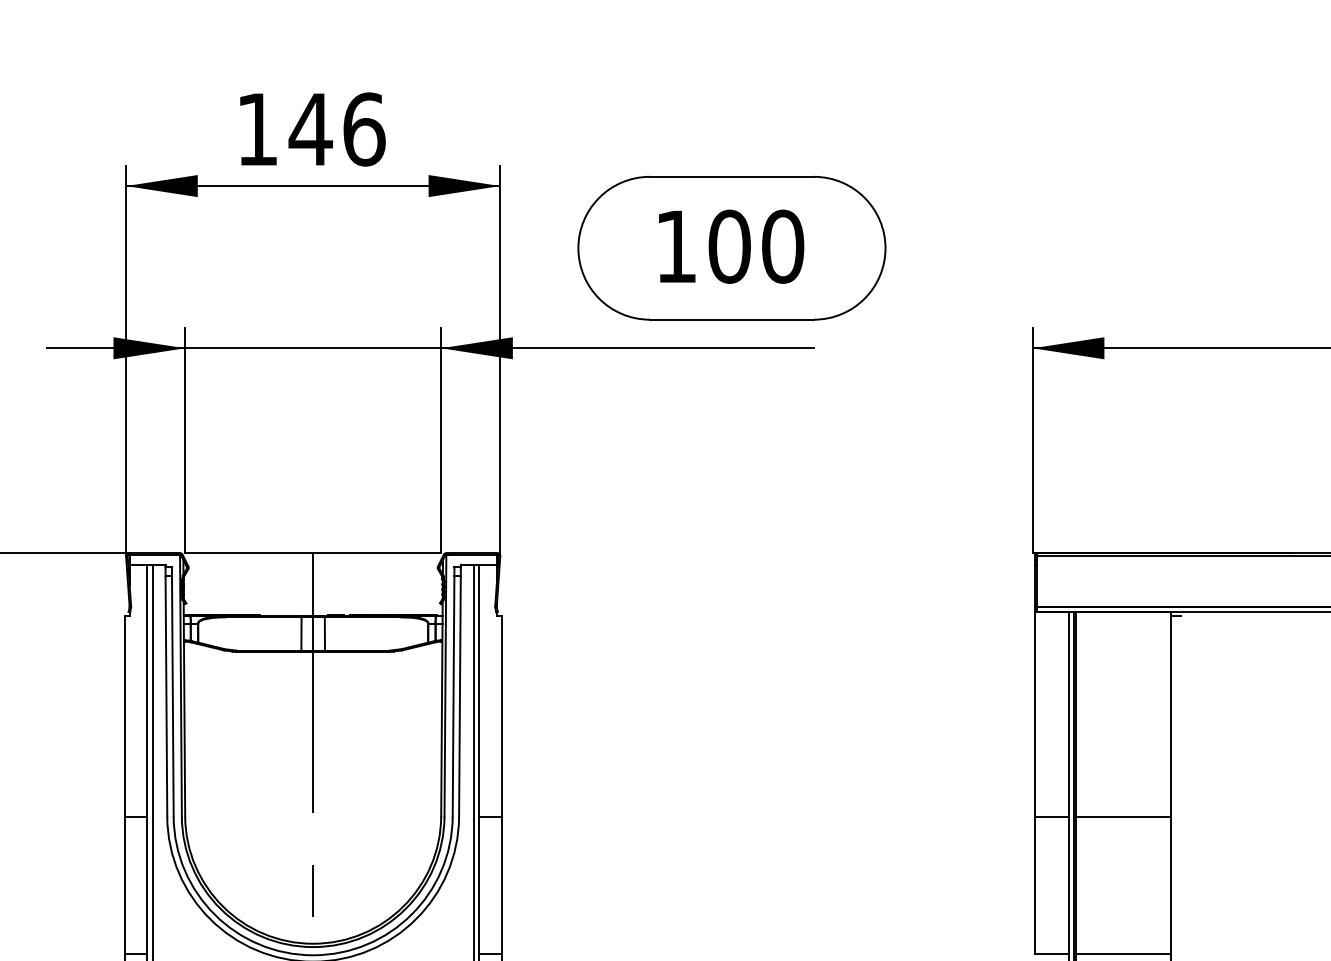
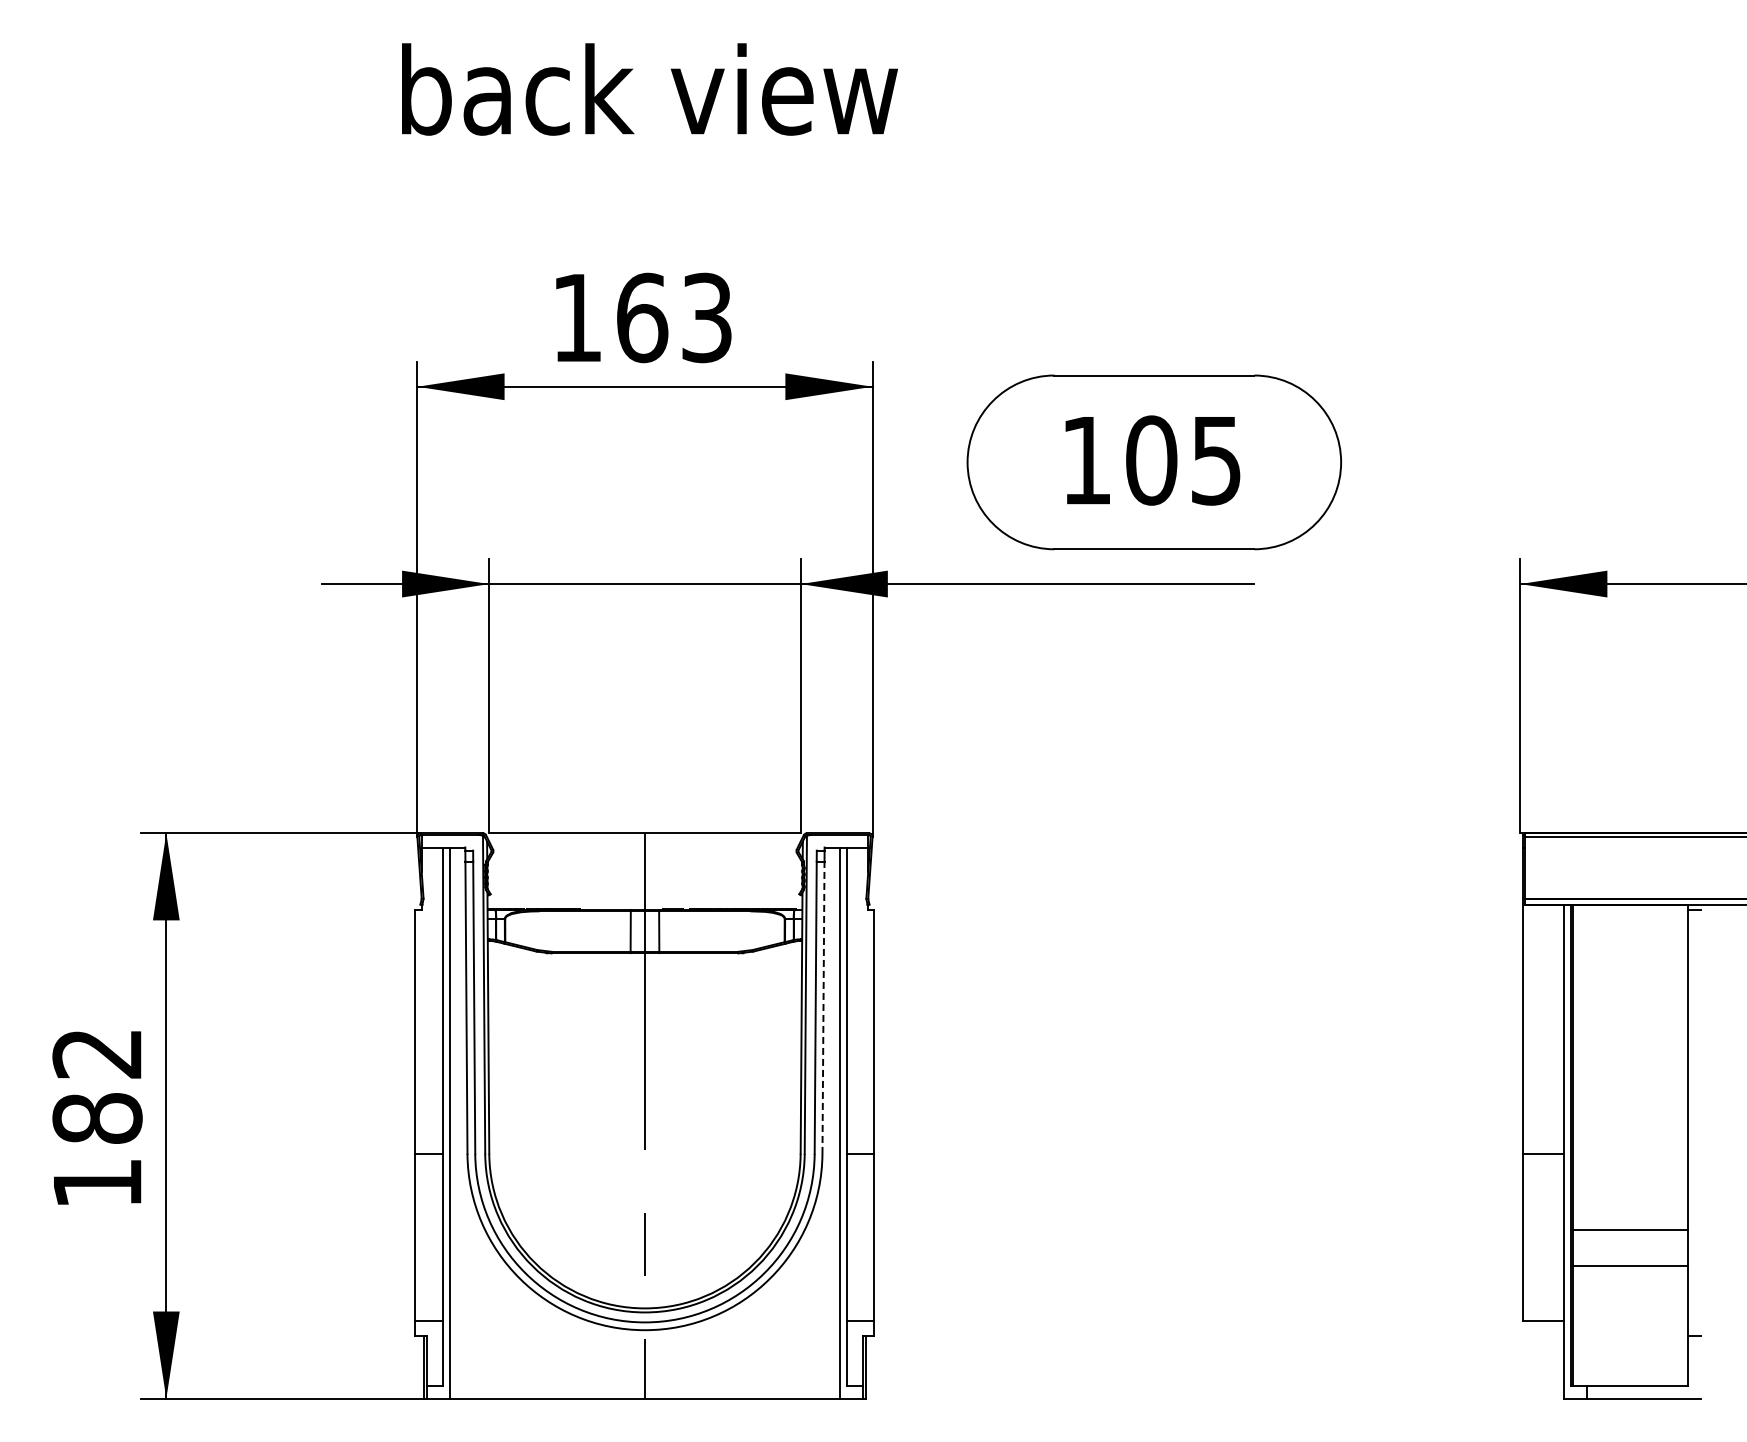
text: (337, 129) -> (674, 317), 146 -> 163
text: (783, 246) -> (1216, 460), 100 -> 105
line: (459, 696) -> (823, 1007), solid -> dashed
line: (1123, 816) -> (1630, 1229), moved
line: (1123, 953) -> (1630, 1265), moved

